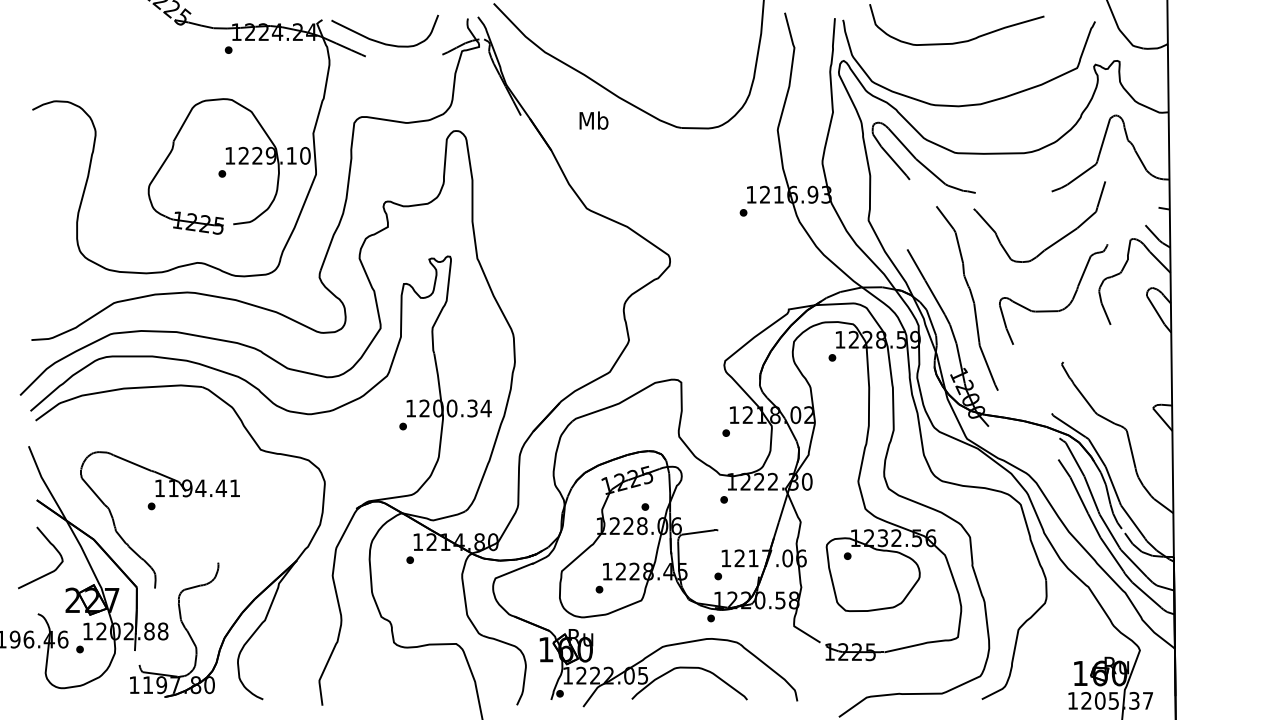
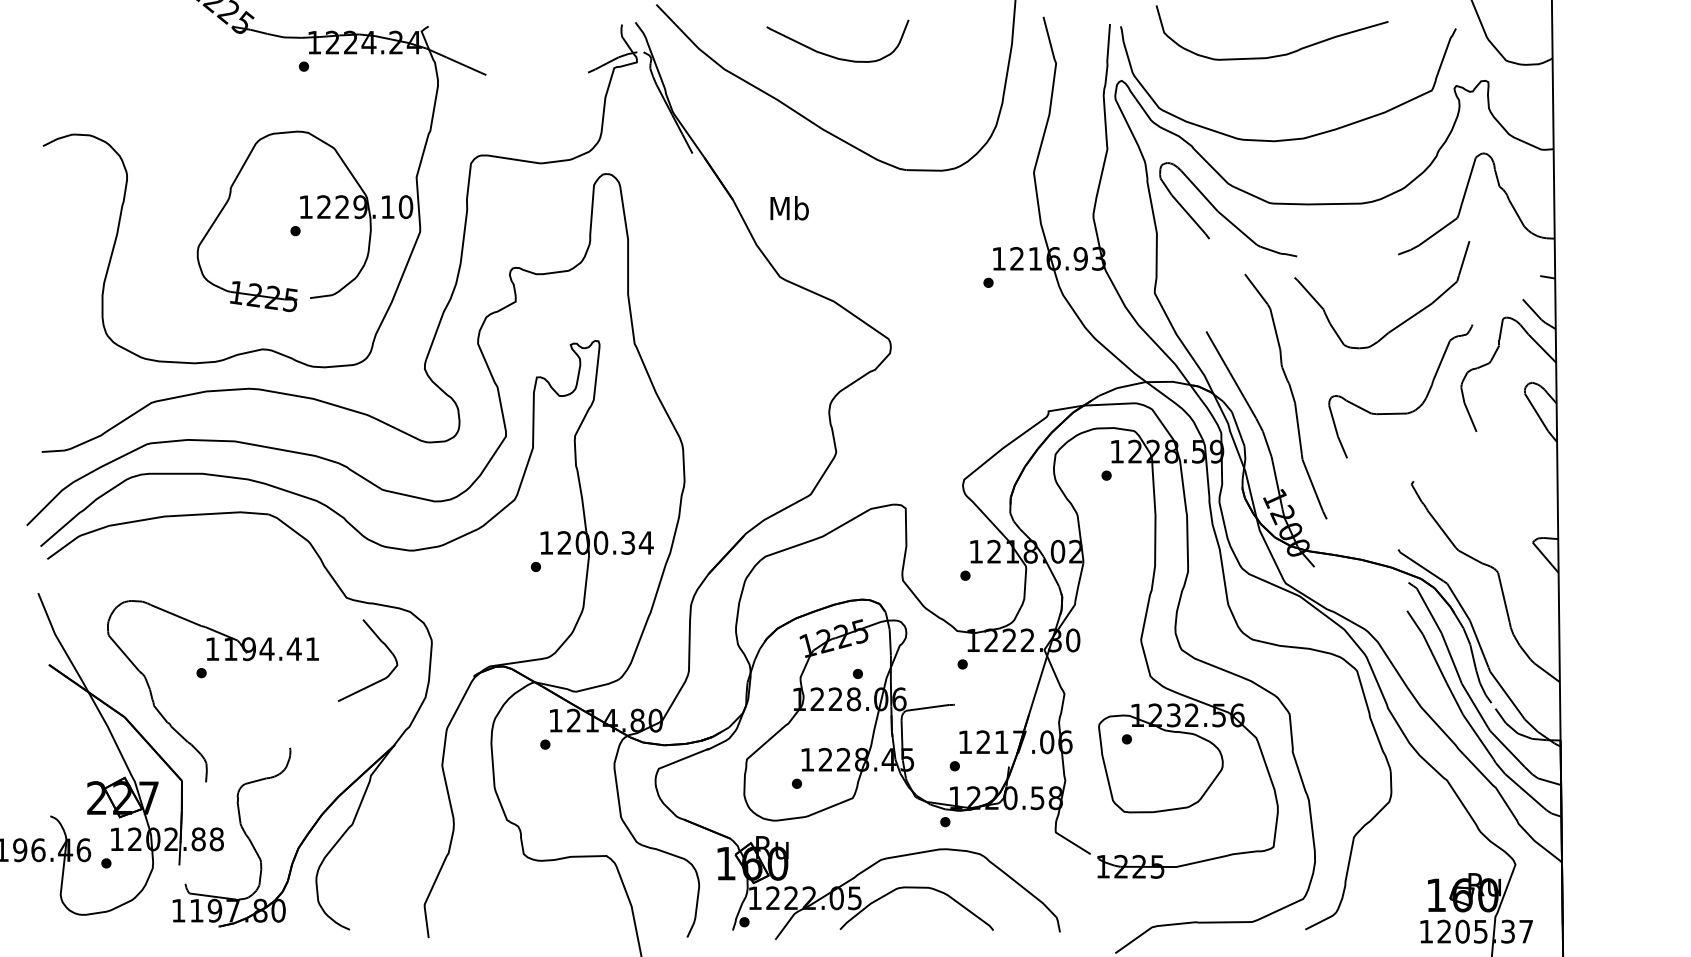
curve: (381, 41) -> (832, 55), moved
text: (593, 120) -> (789, 208), moved
curve: (52, 545) -> (383, 644), moved

